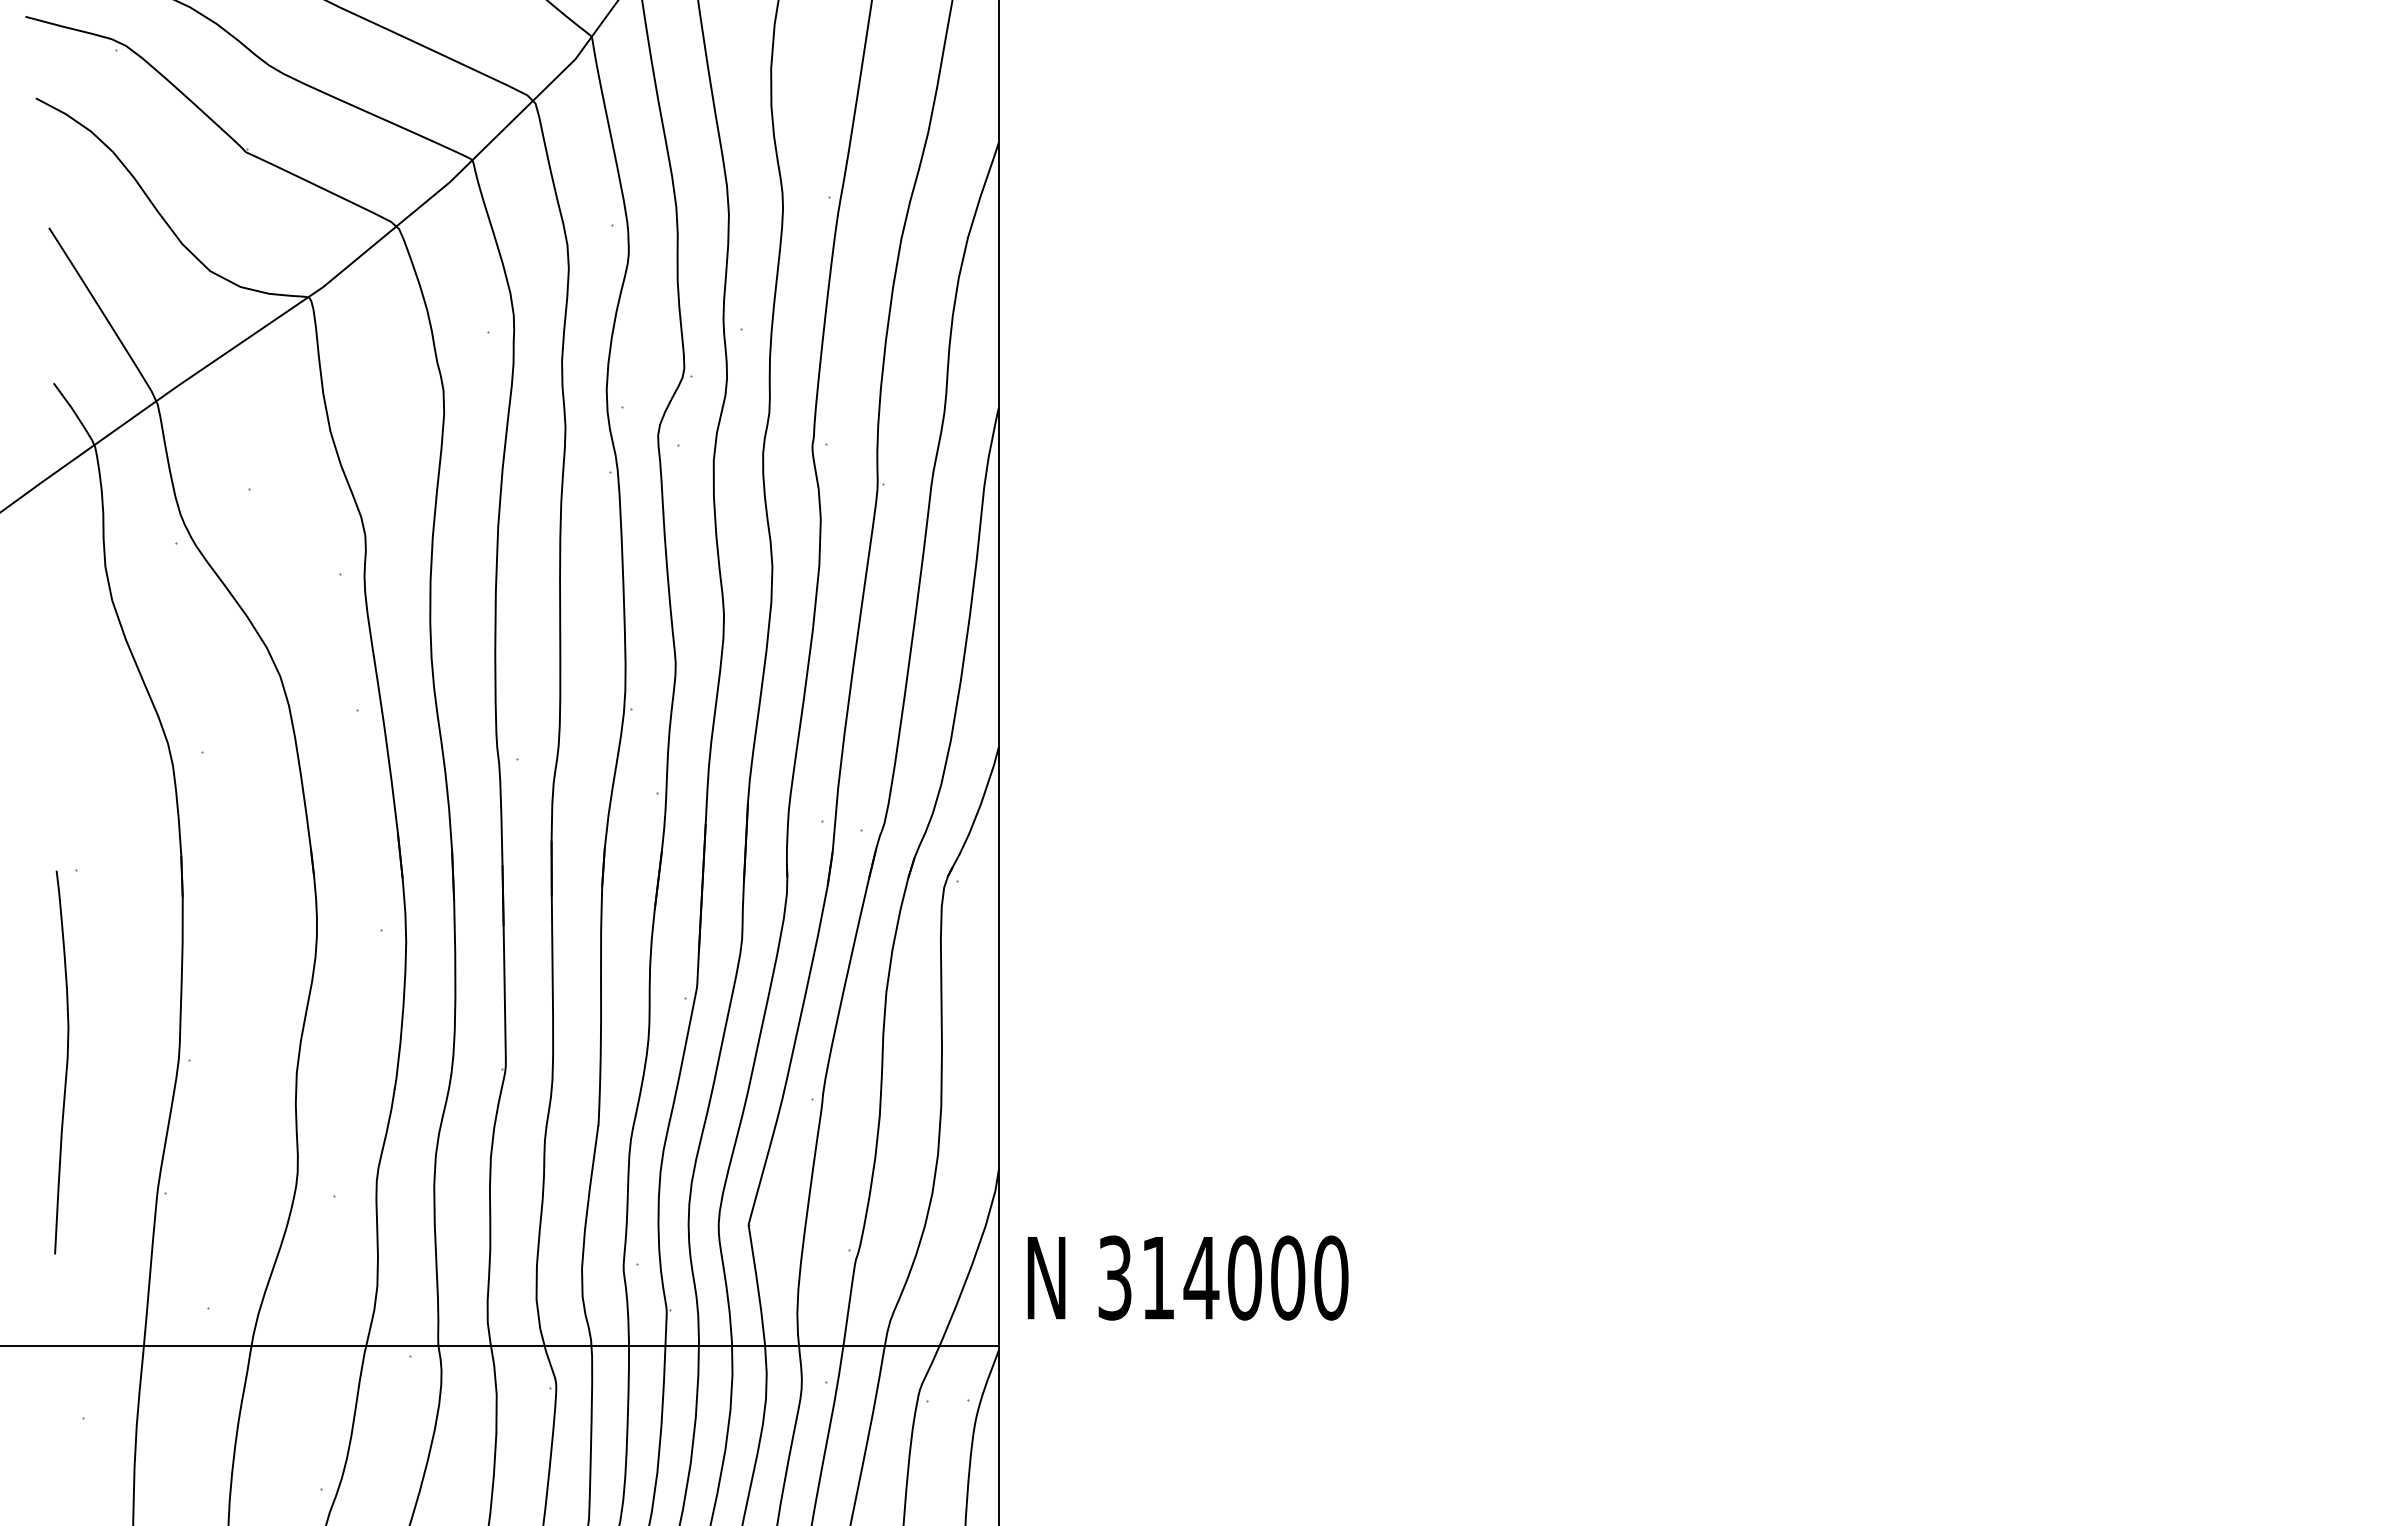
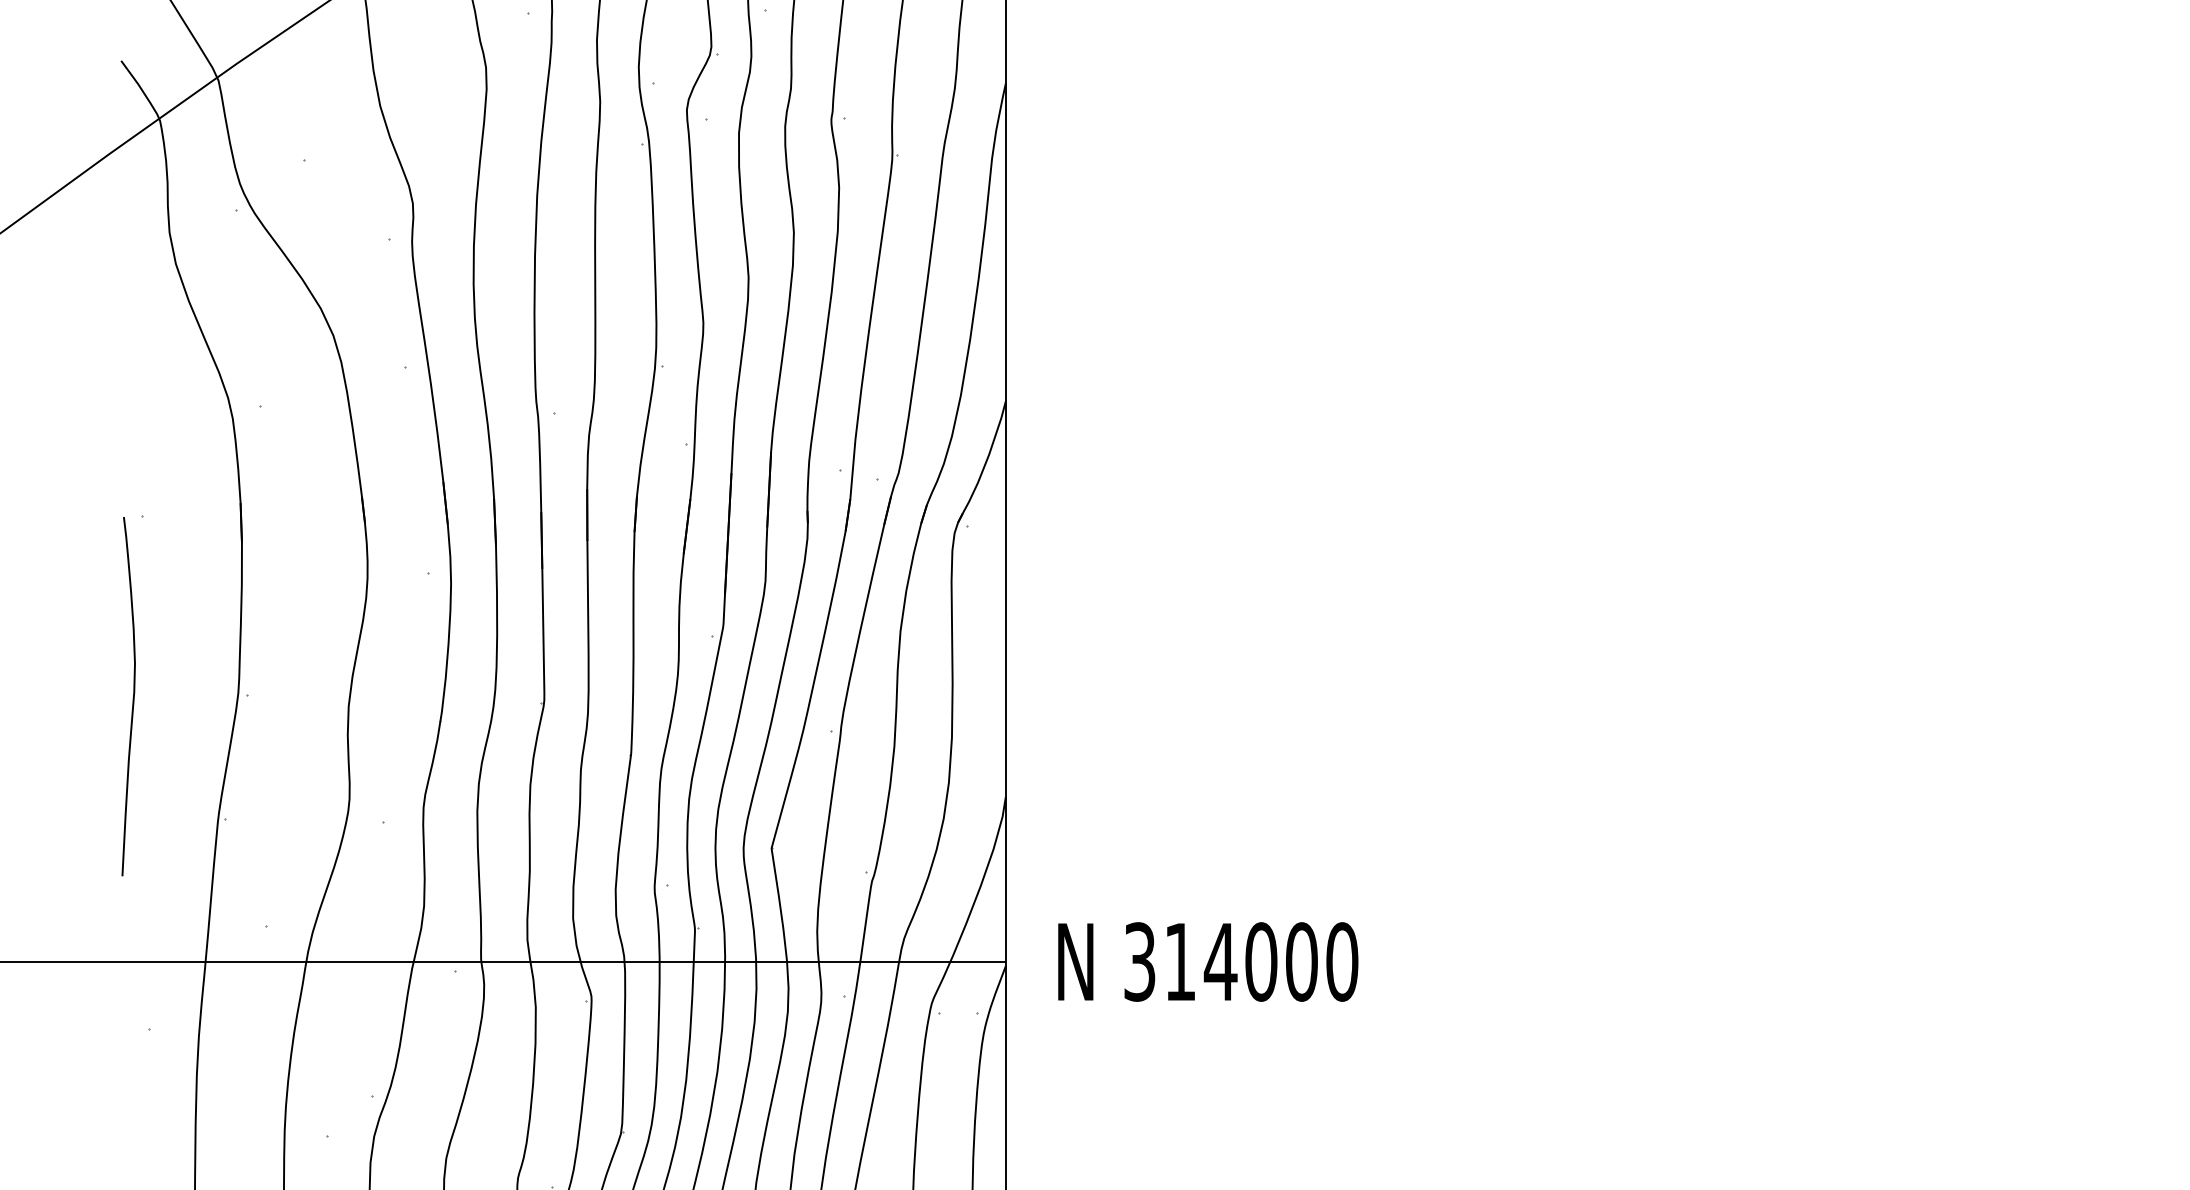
text: (1187, 1277) -> (1207, 961), moved

